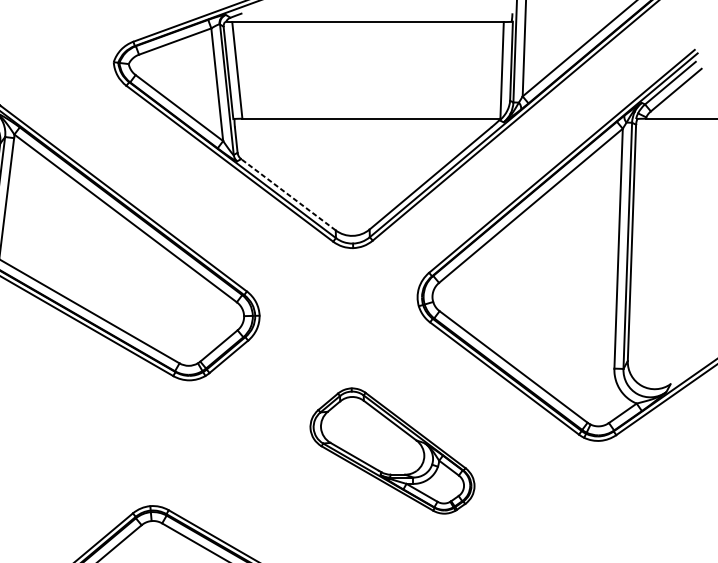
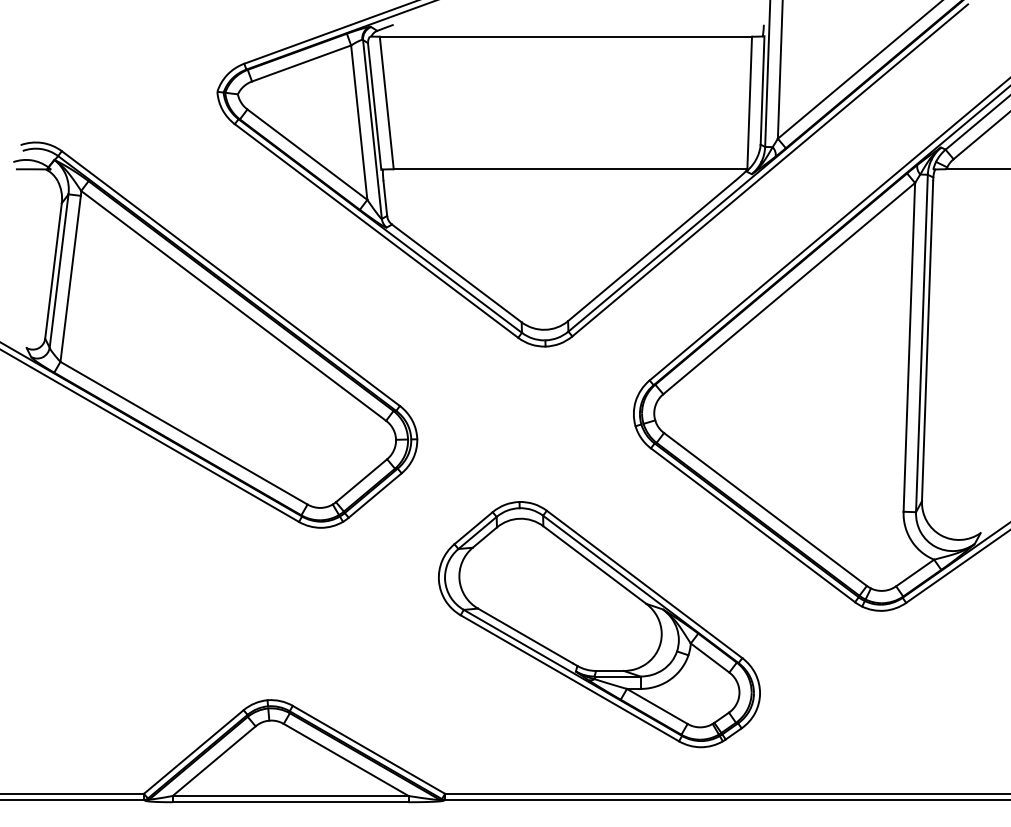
line: (288, 194) -> (456, 273), dashed -> solid
part: (392, 450) -> (599, 624), size x1.43

